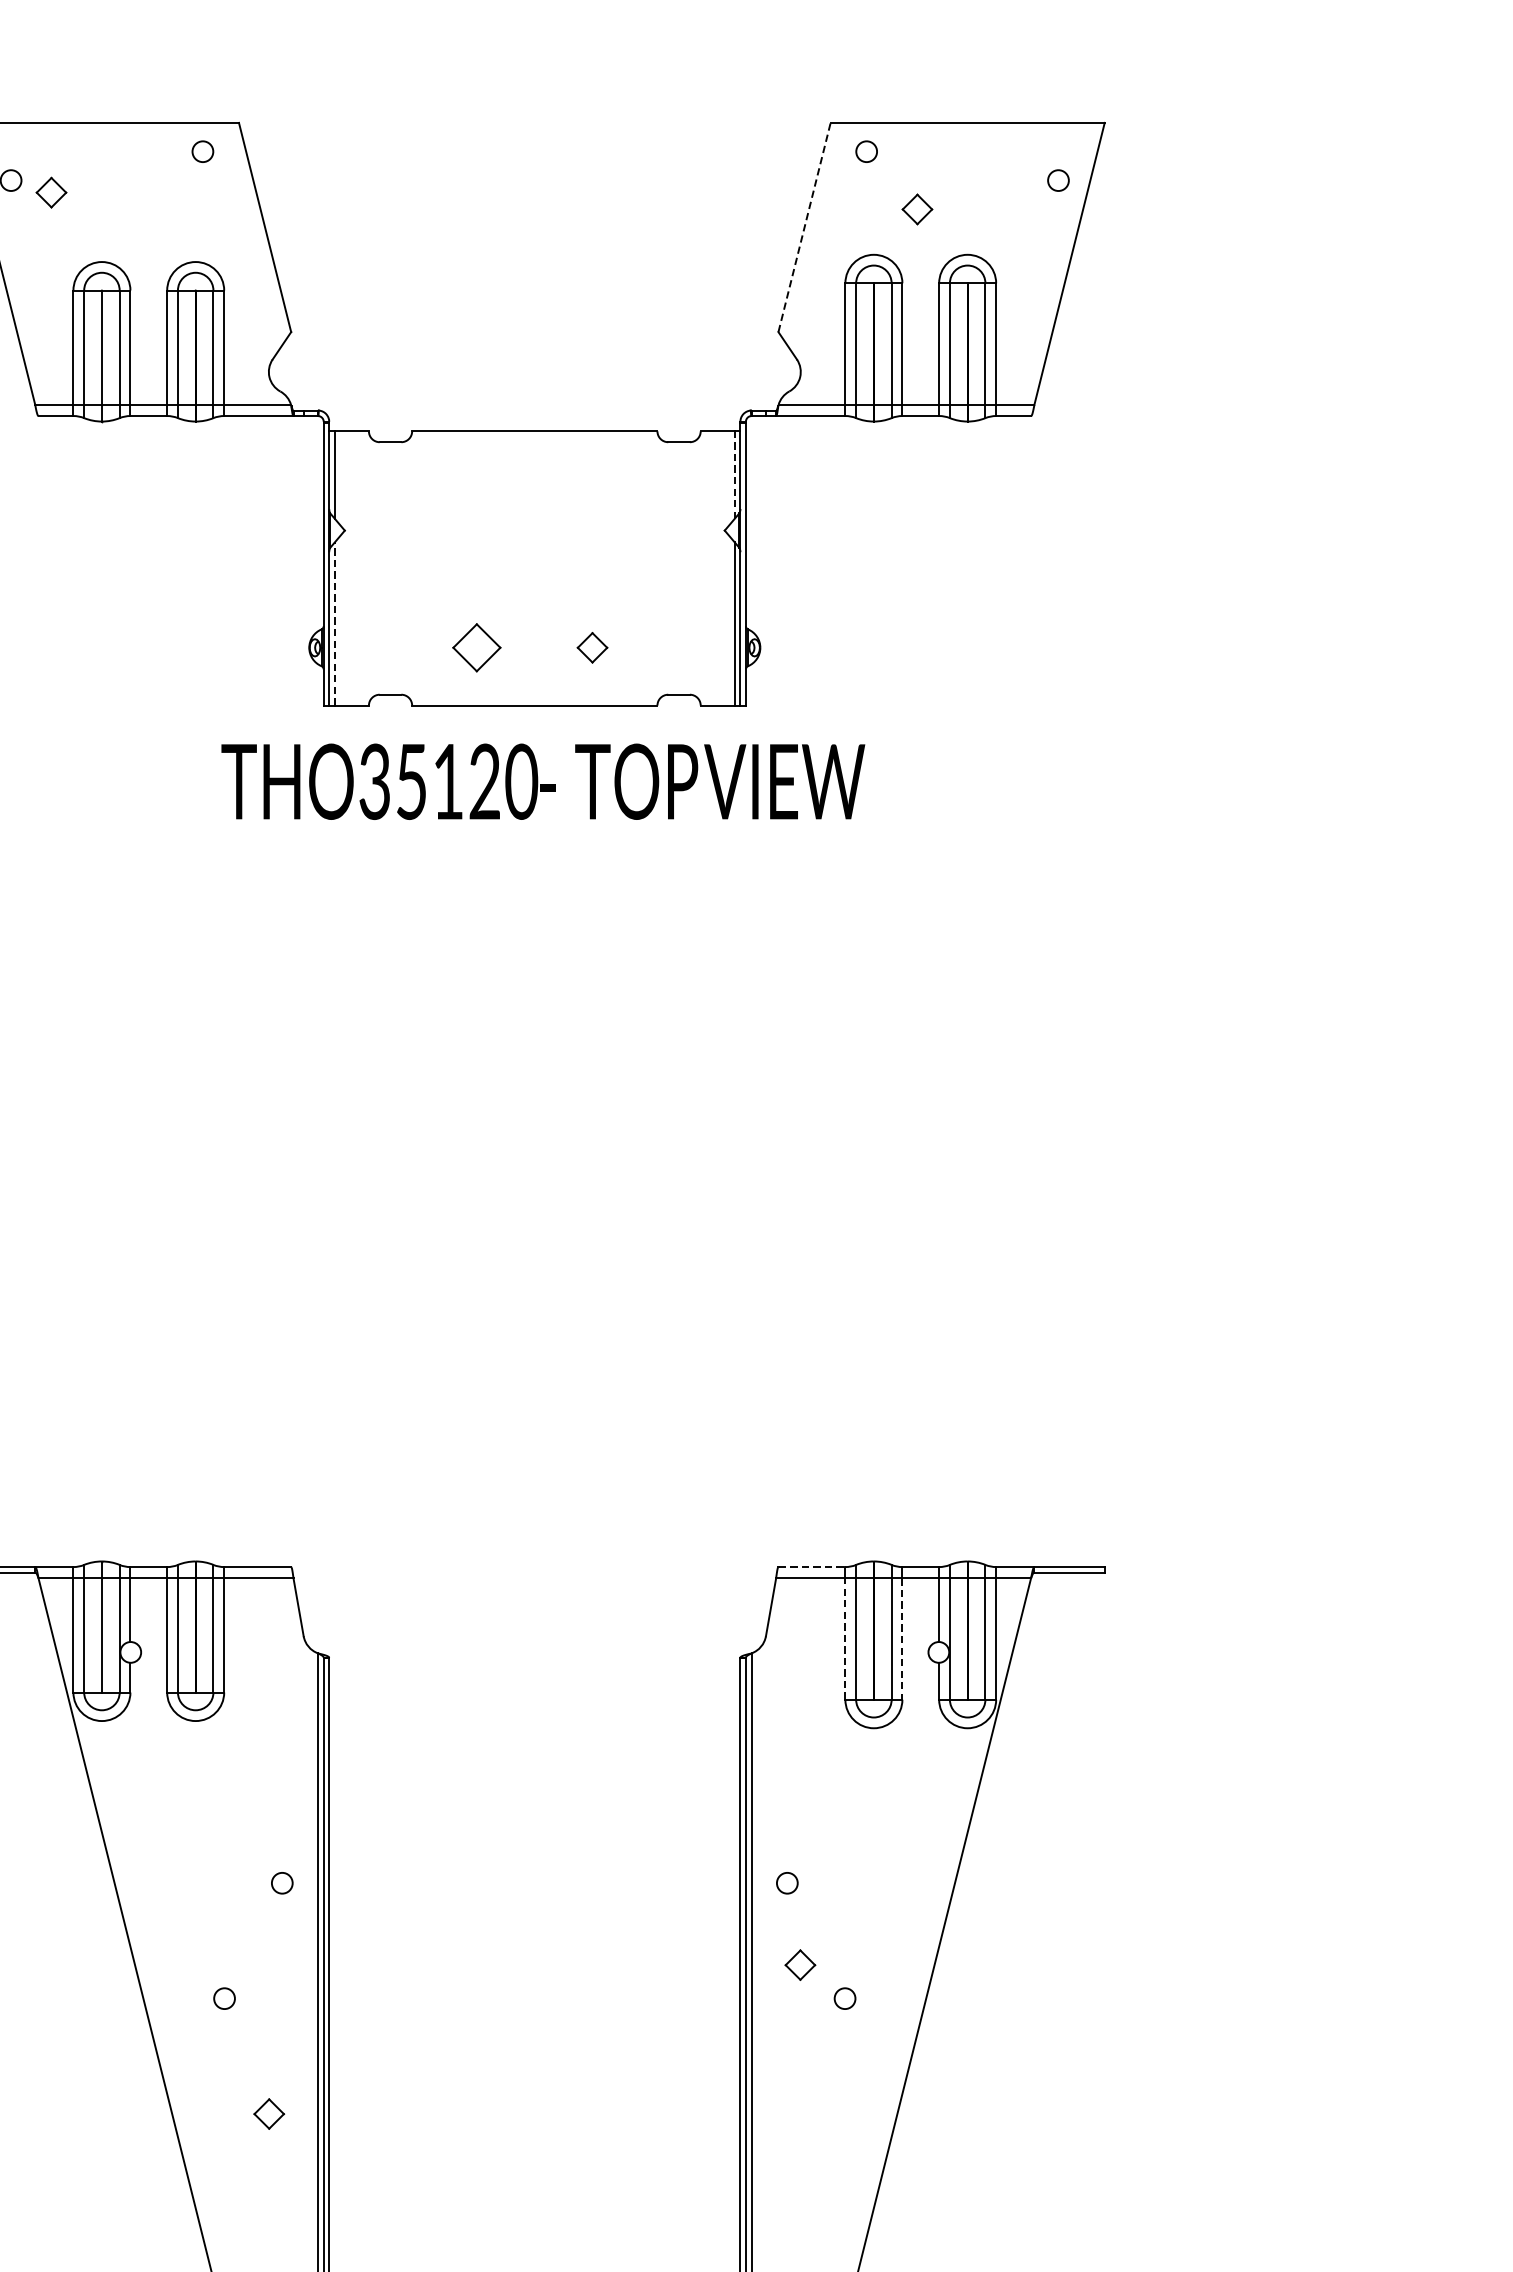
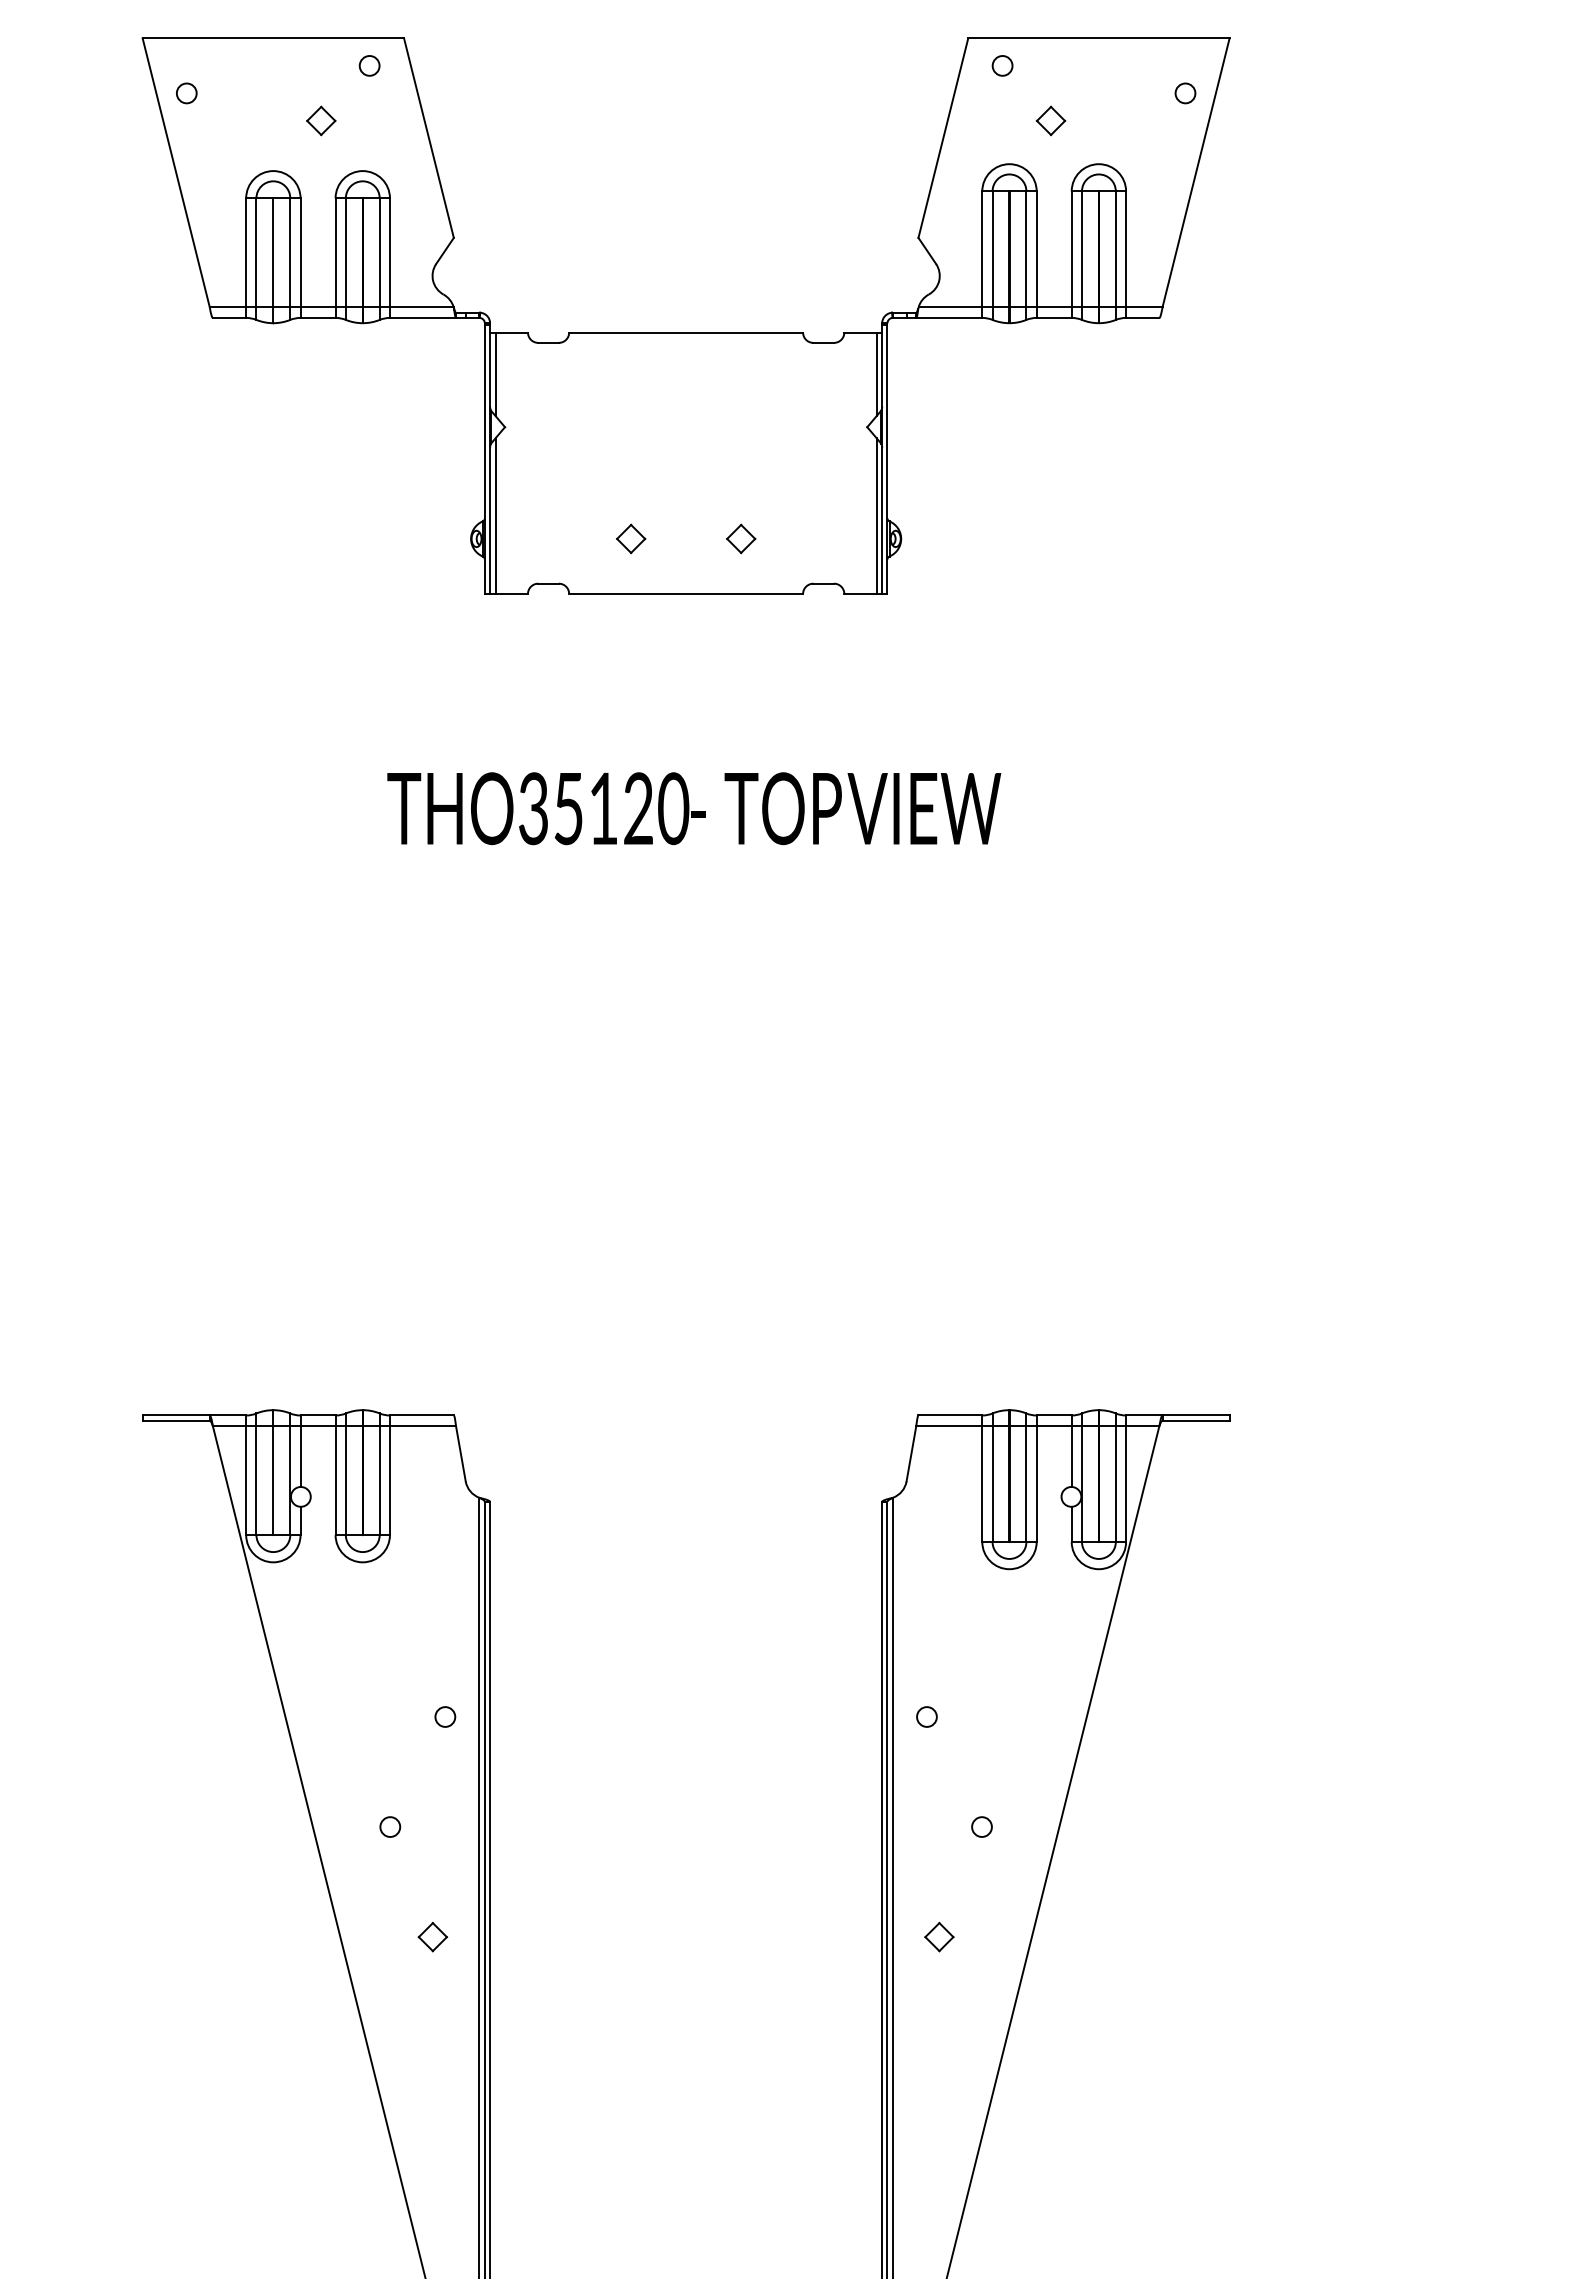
part: (51, 192) -> (321, 120), moved
line: (804, 227) -> (943, 138), dashed -> solid
line: (734, 475) -> (876, 374), dashed -> solid
line: (334, 624) -> (495, 516), dashed -> solid
part: (477, 647) -> (631, 538), size x0.62
text: (543, 781) -> (694, 808), moved
line: (812, 1567) -> (950, 1415), dashed -> solid
line: (845, 1639) -> (982, 1484), dashed -> solid
line: (902, 1639) -> (1036, 1484), dashed -> solid
part: (800, 1964) -> (939, 1936), moved

